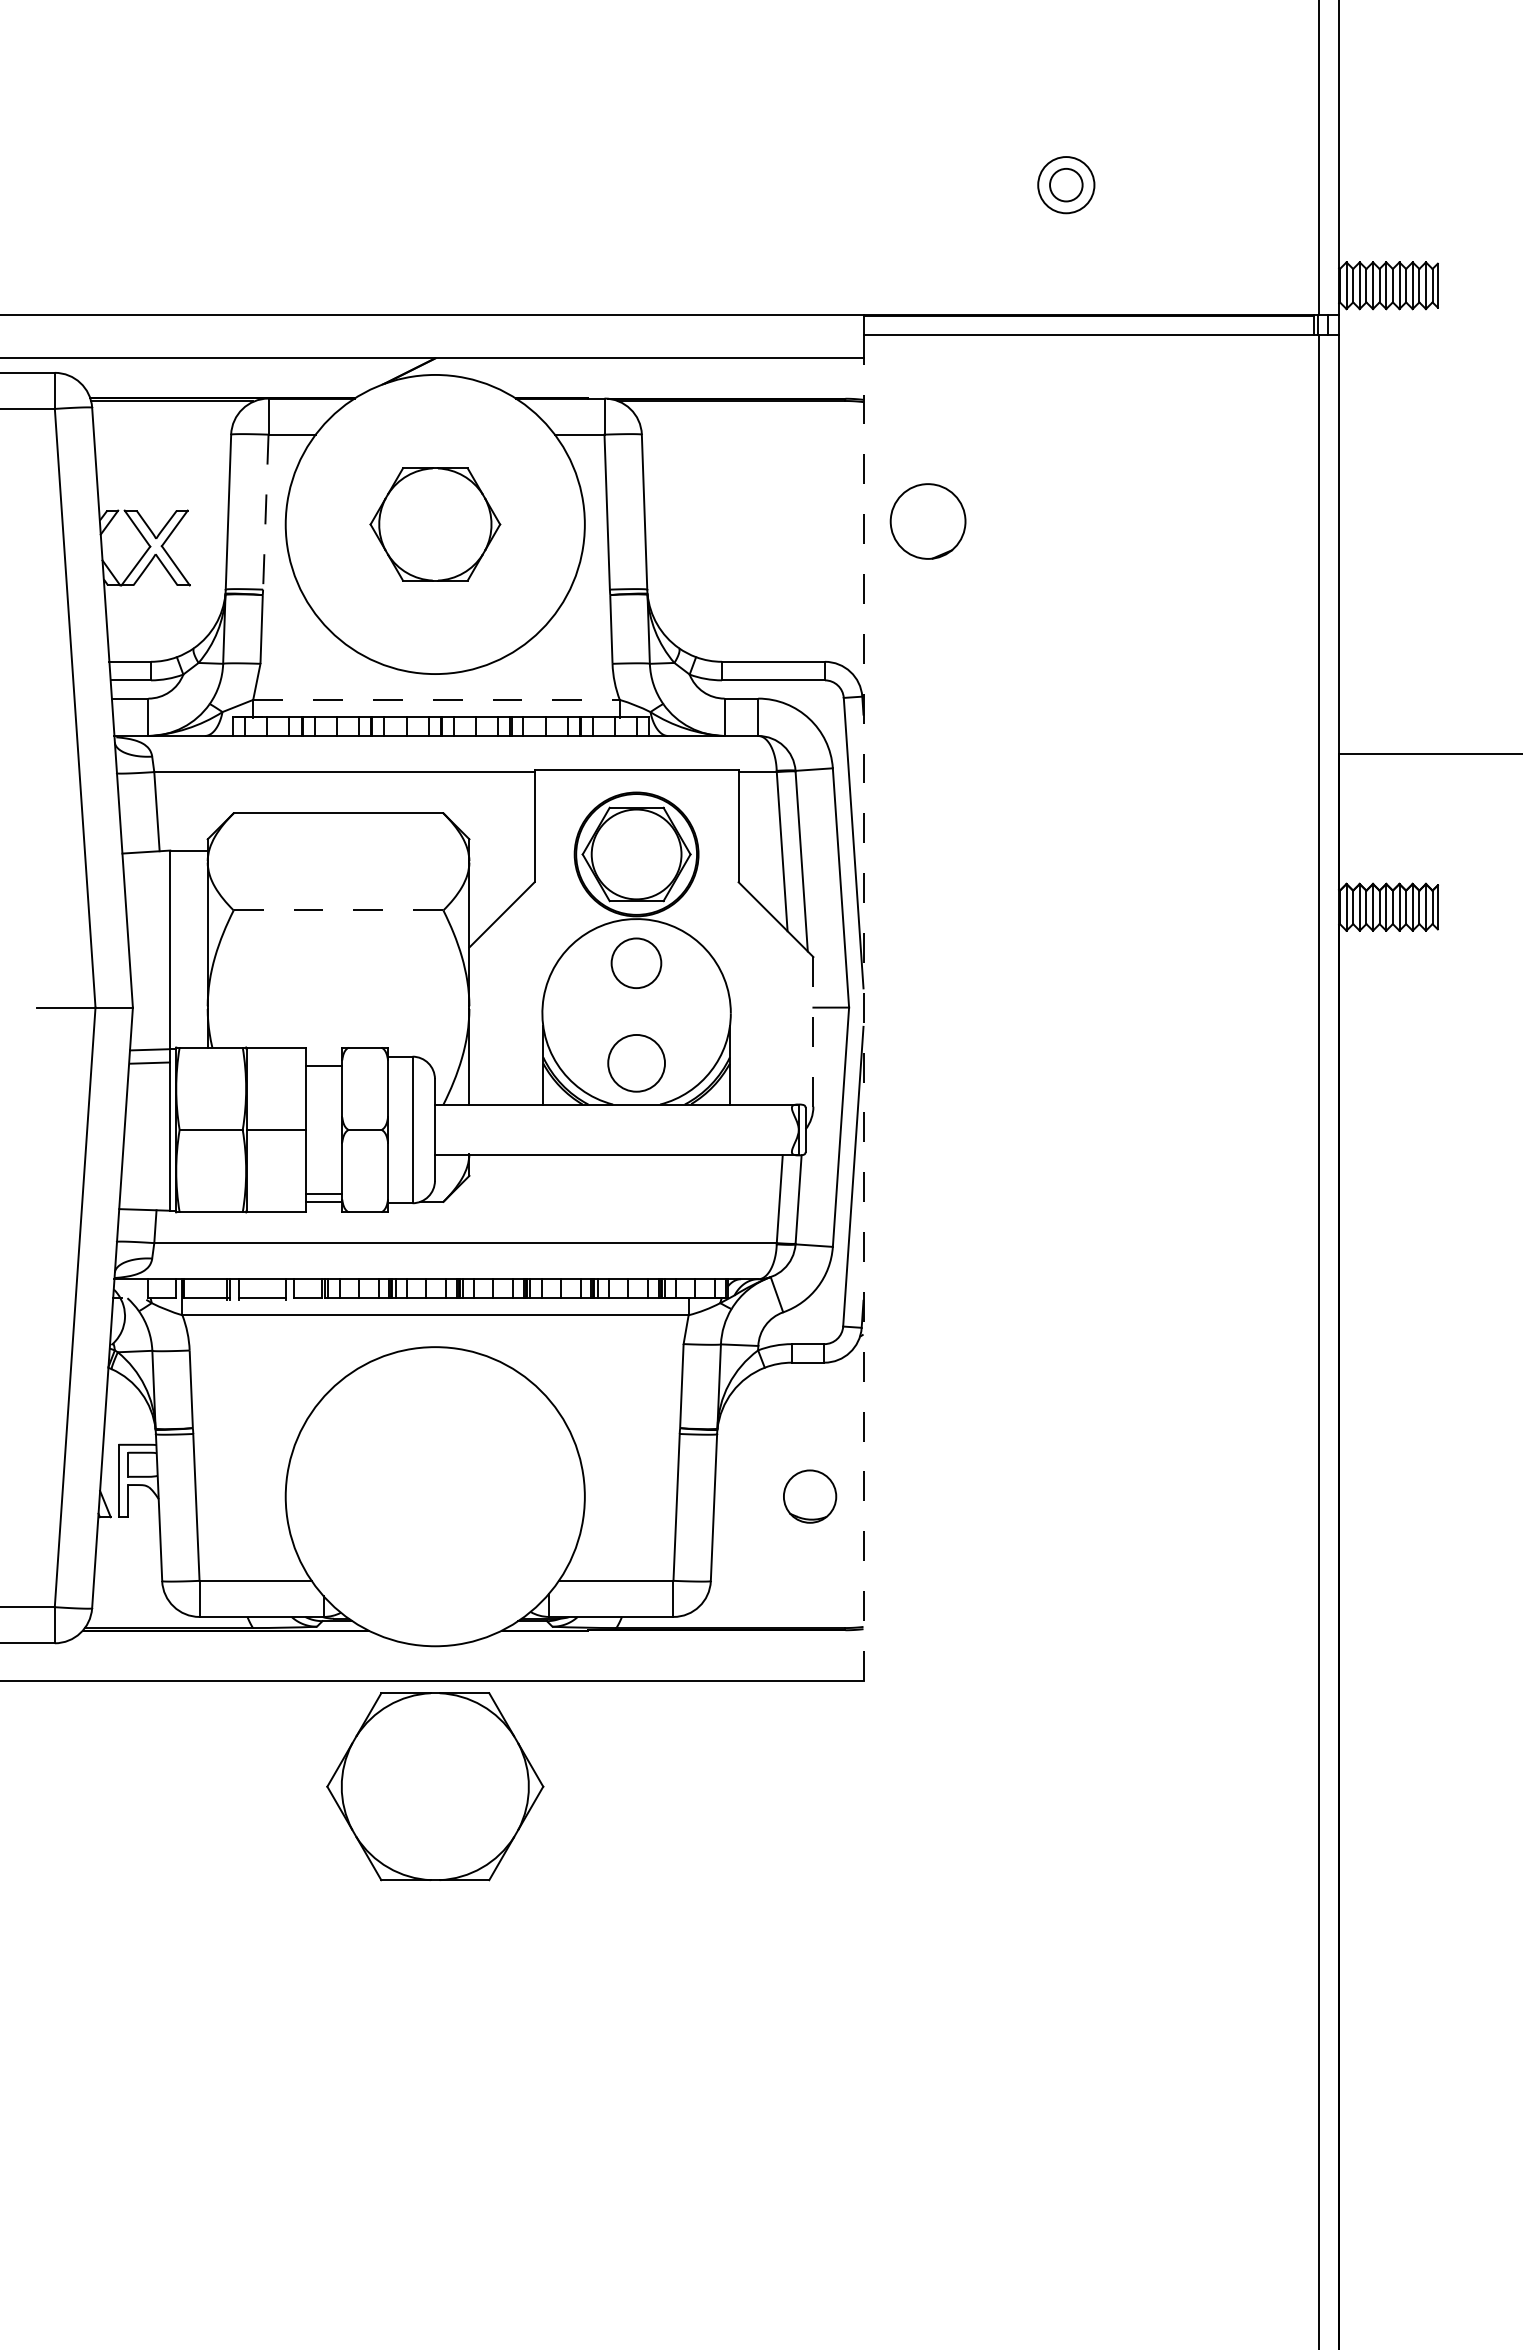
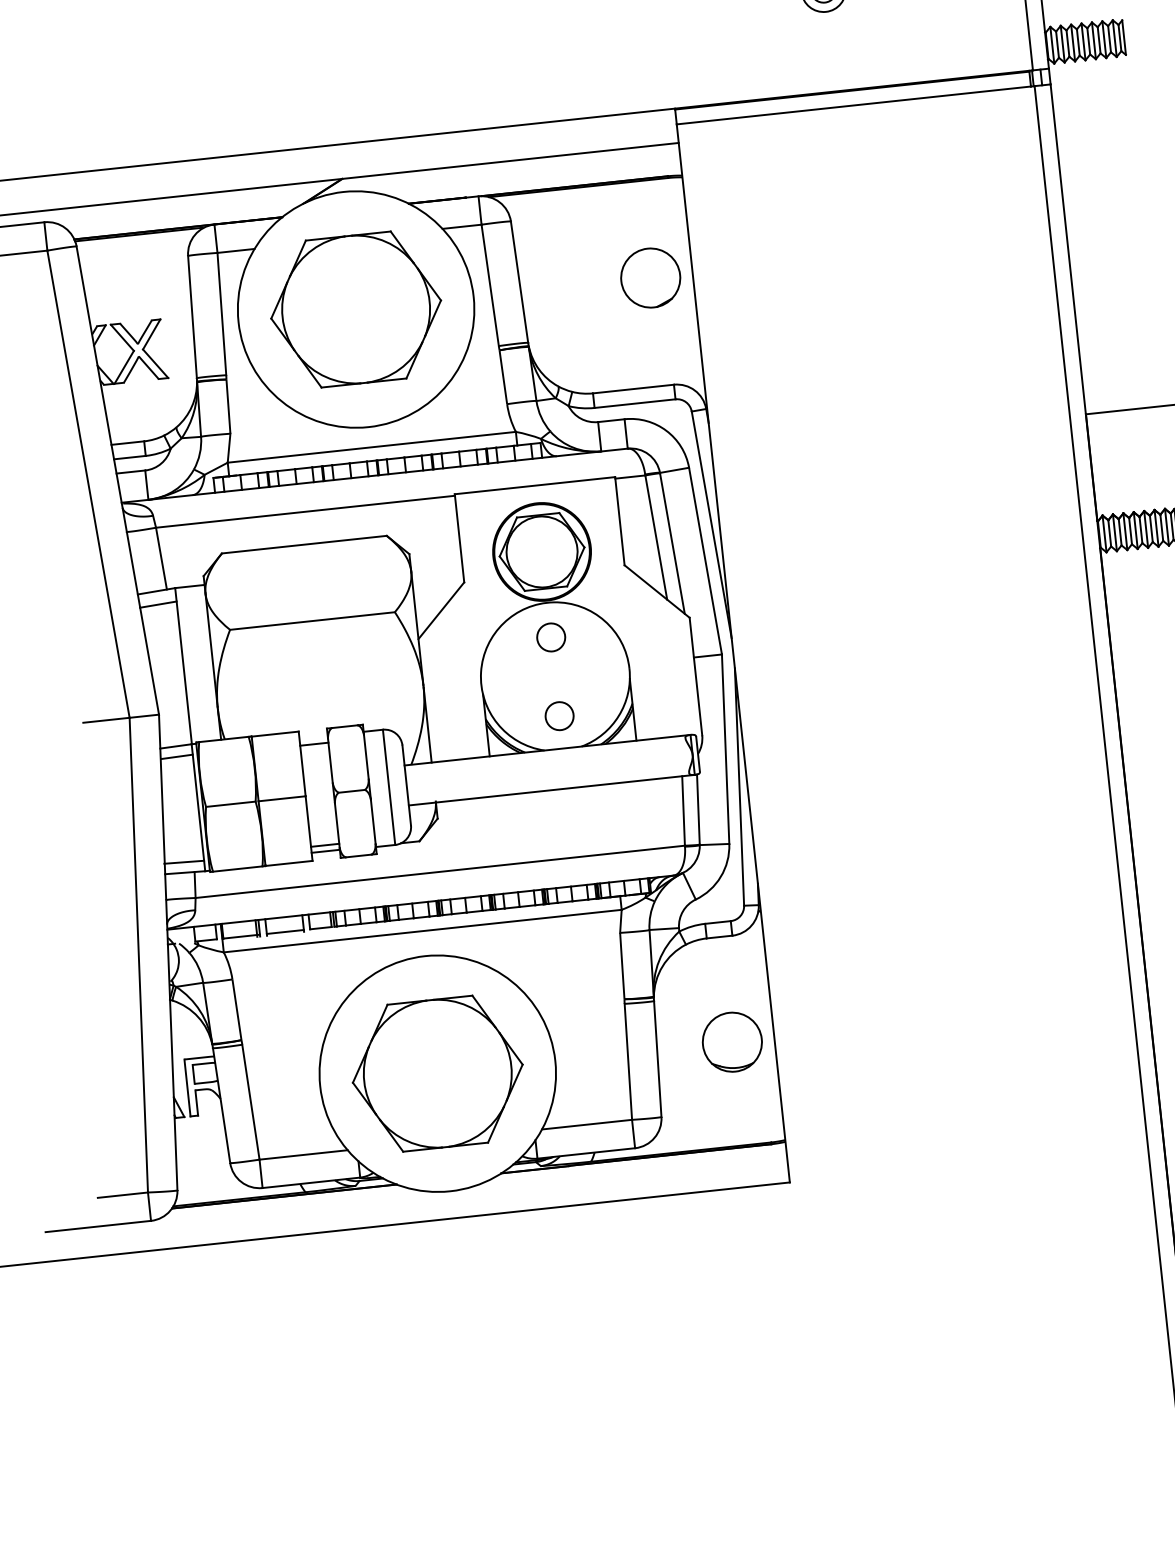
line: (265, 512) -> (221, 314), dashed -> solid
part: (927, 521) -> (650, 278), moved
part: (435, 524) -> (356, 309), size x1.67
line: (437, 699) -> (372, 446), dashed -> solid
line: (146, 868) -> (158, 604), added
line: (338, 910) -> (312, 621), dashed -> solid
circle: (636, 962) -> (551, 636), size x0.71
line: (863, 1008) -> (733, 654), dashed -> solid
line: (813, 1031) -> (695, 676), dashed -> solid
circle: (636, 1063) -> (559, 716), size x0.62
line: (144, 1196) -> (183, 862), added
part: (809, 1496) -> (731, 1042), size x1.43
part: (435, 1786) -> (437, 1073), moved

